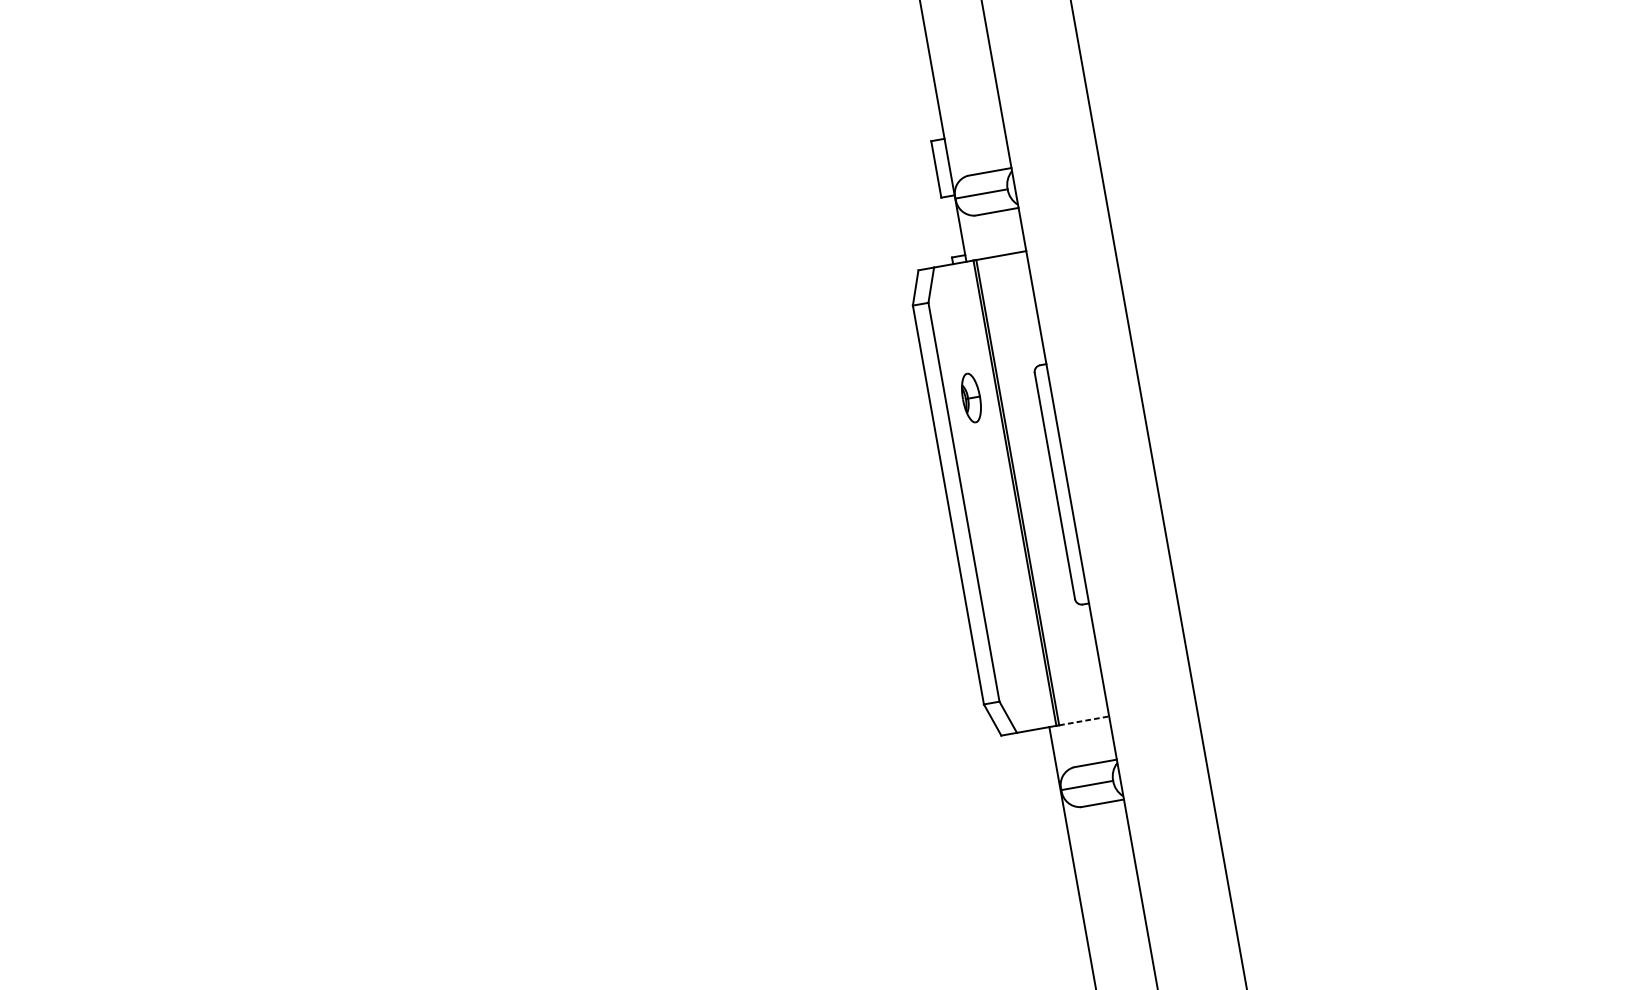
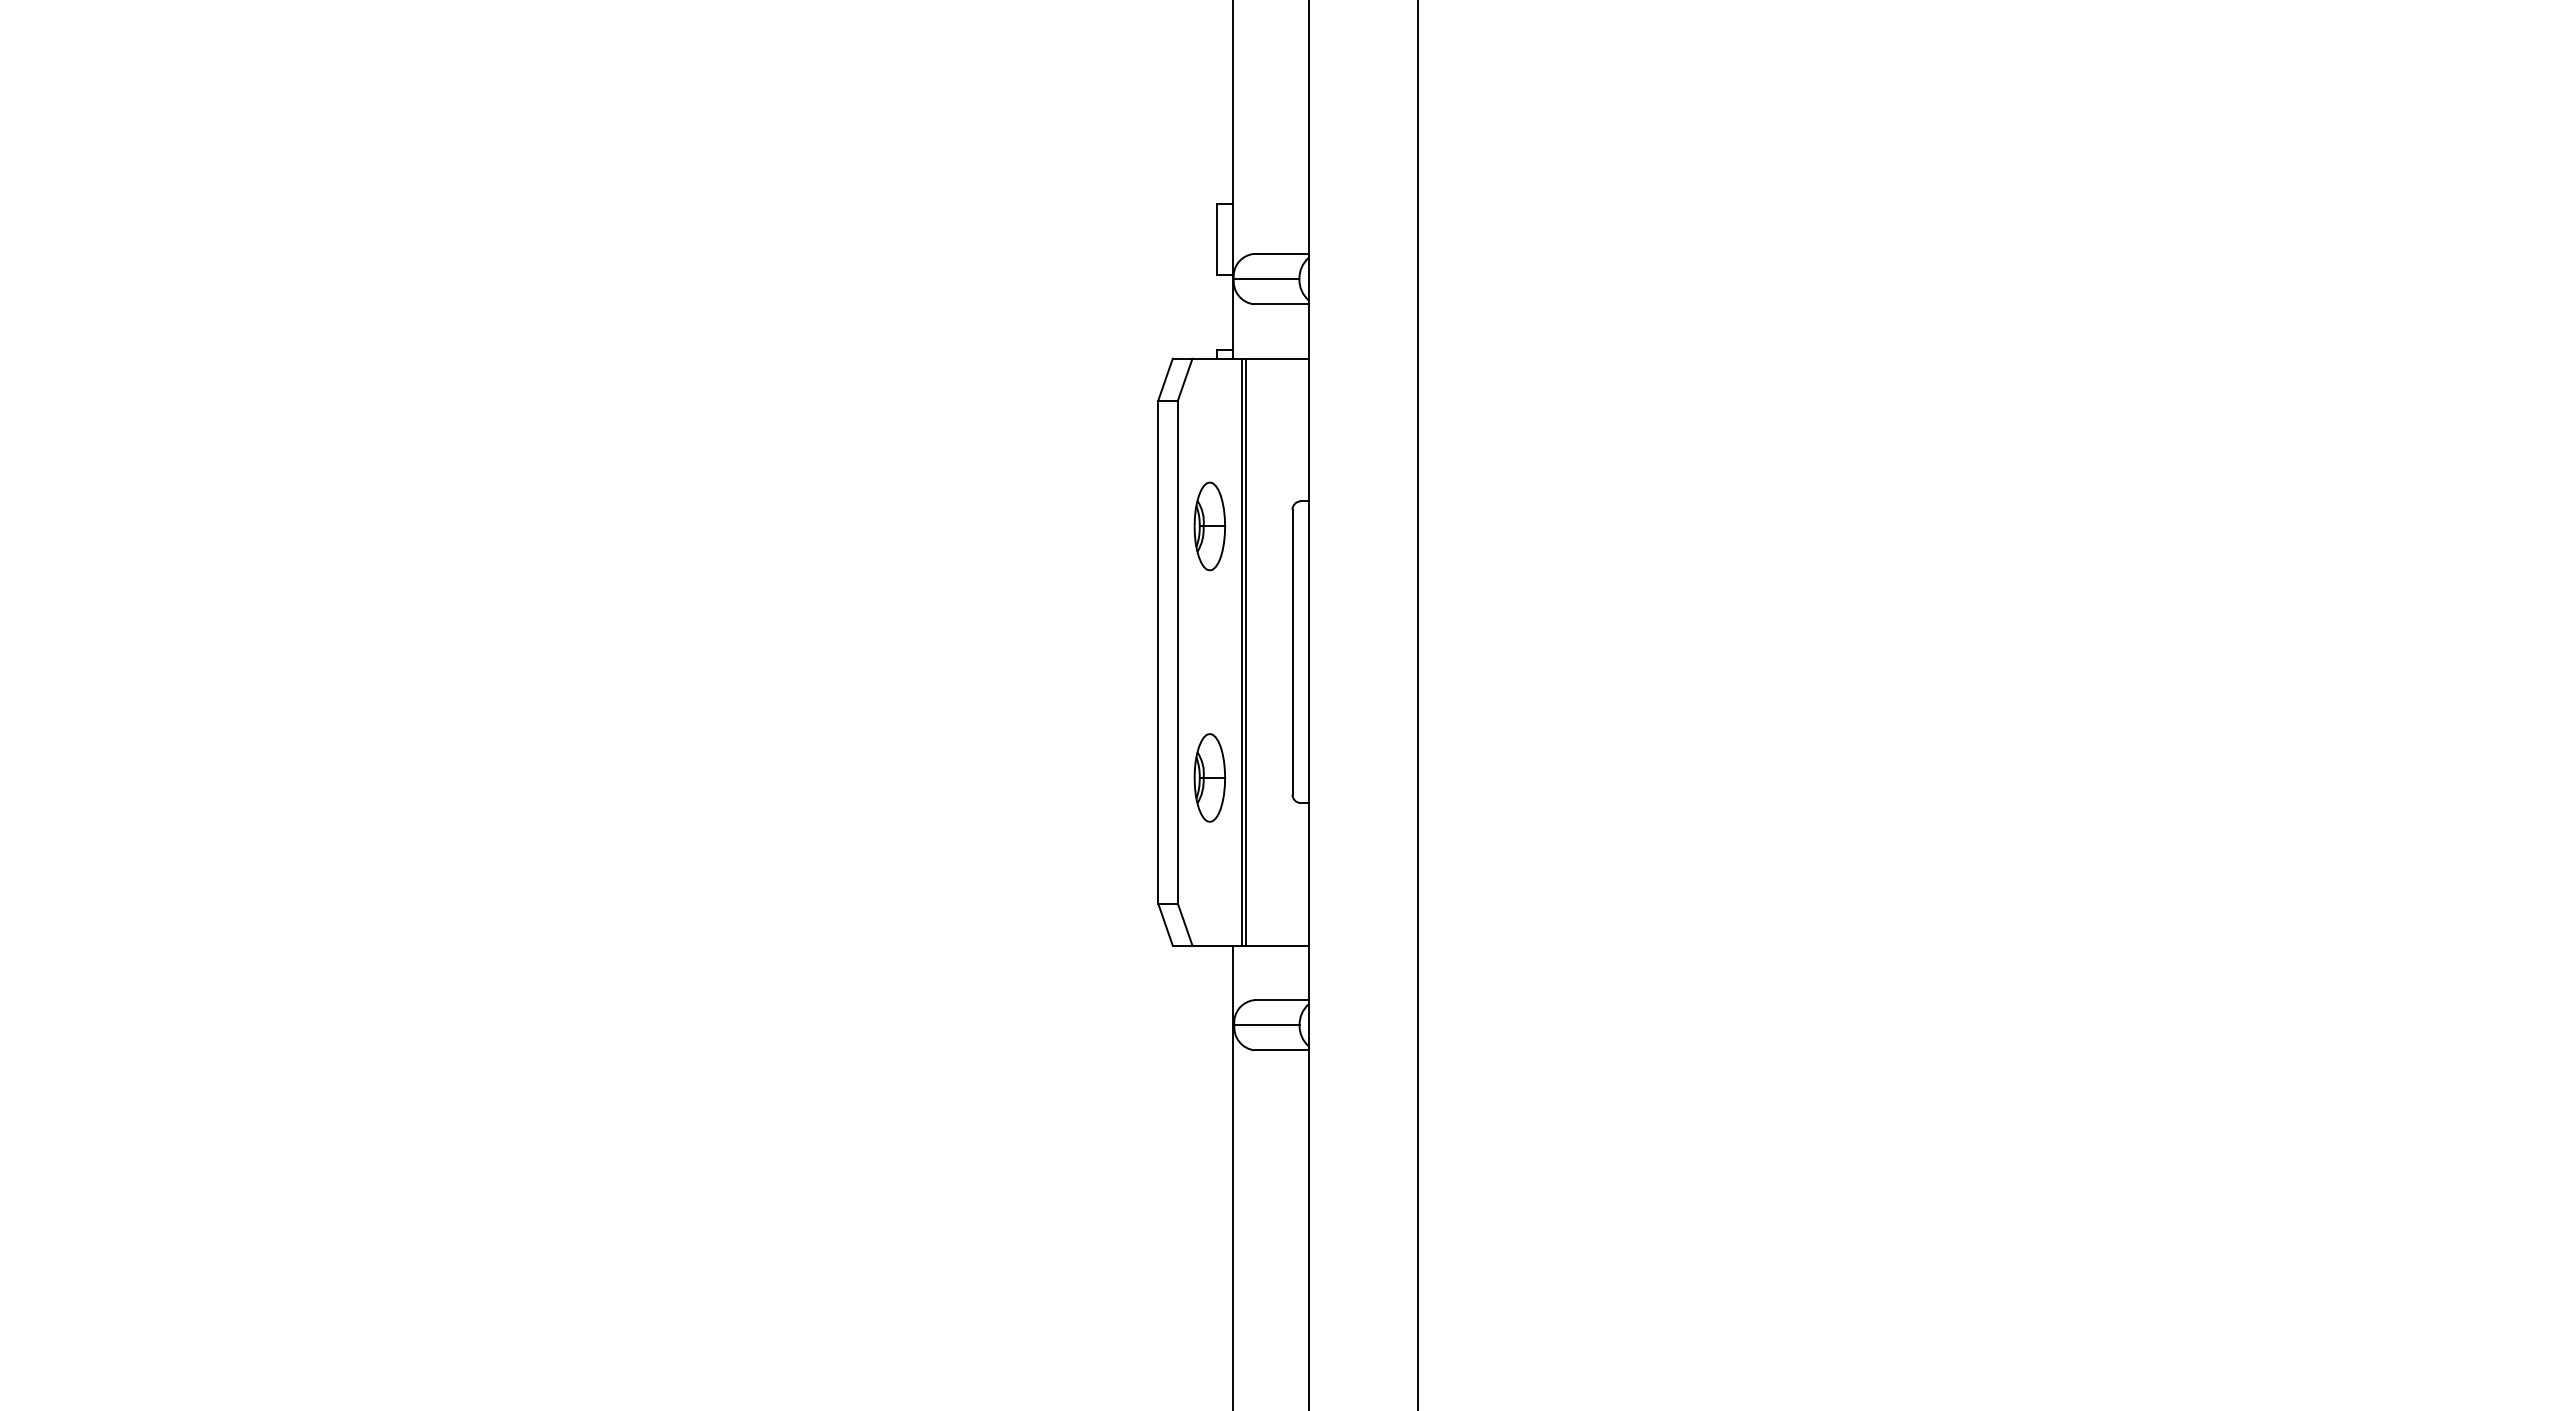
part: (971, 398) -> (1209, 526), size x1.43
part: (1006, 597) -> (1209, 777), added
line: (1084, 720) -> (1277, 945), dashed -> solid

